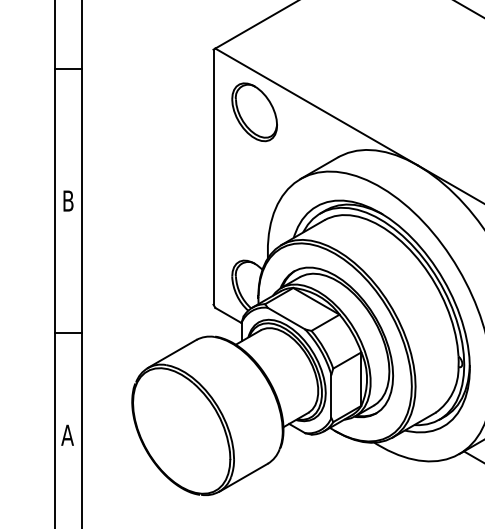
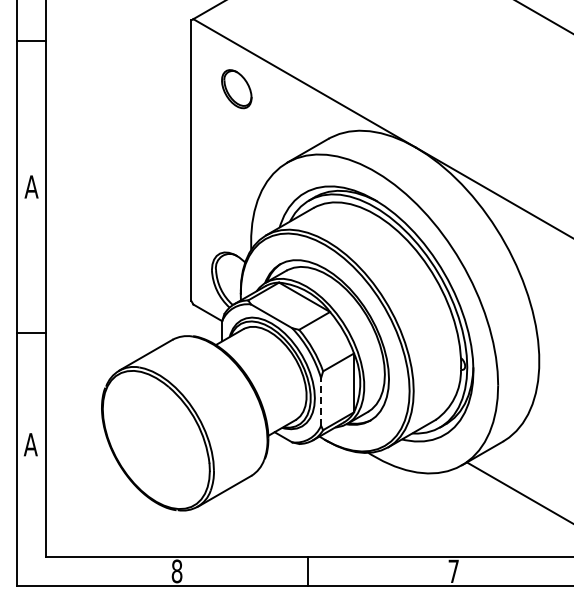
part: (254, 111) -> (236, 88), size x0.6
text: (68, 200) -> (31, 186), B -> A
line: (331, 396) -> (321, 401), solid -> dashed

